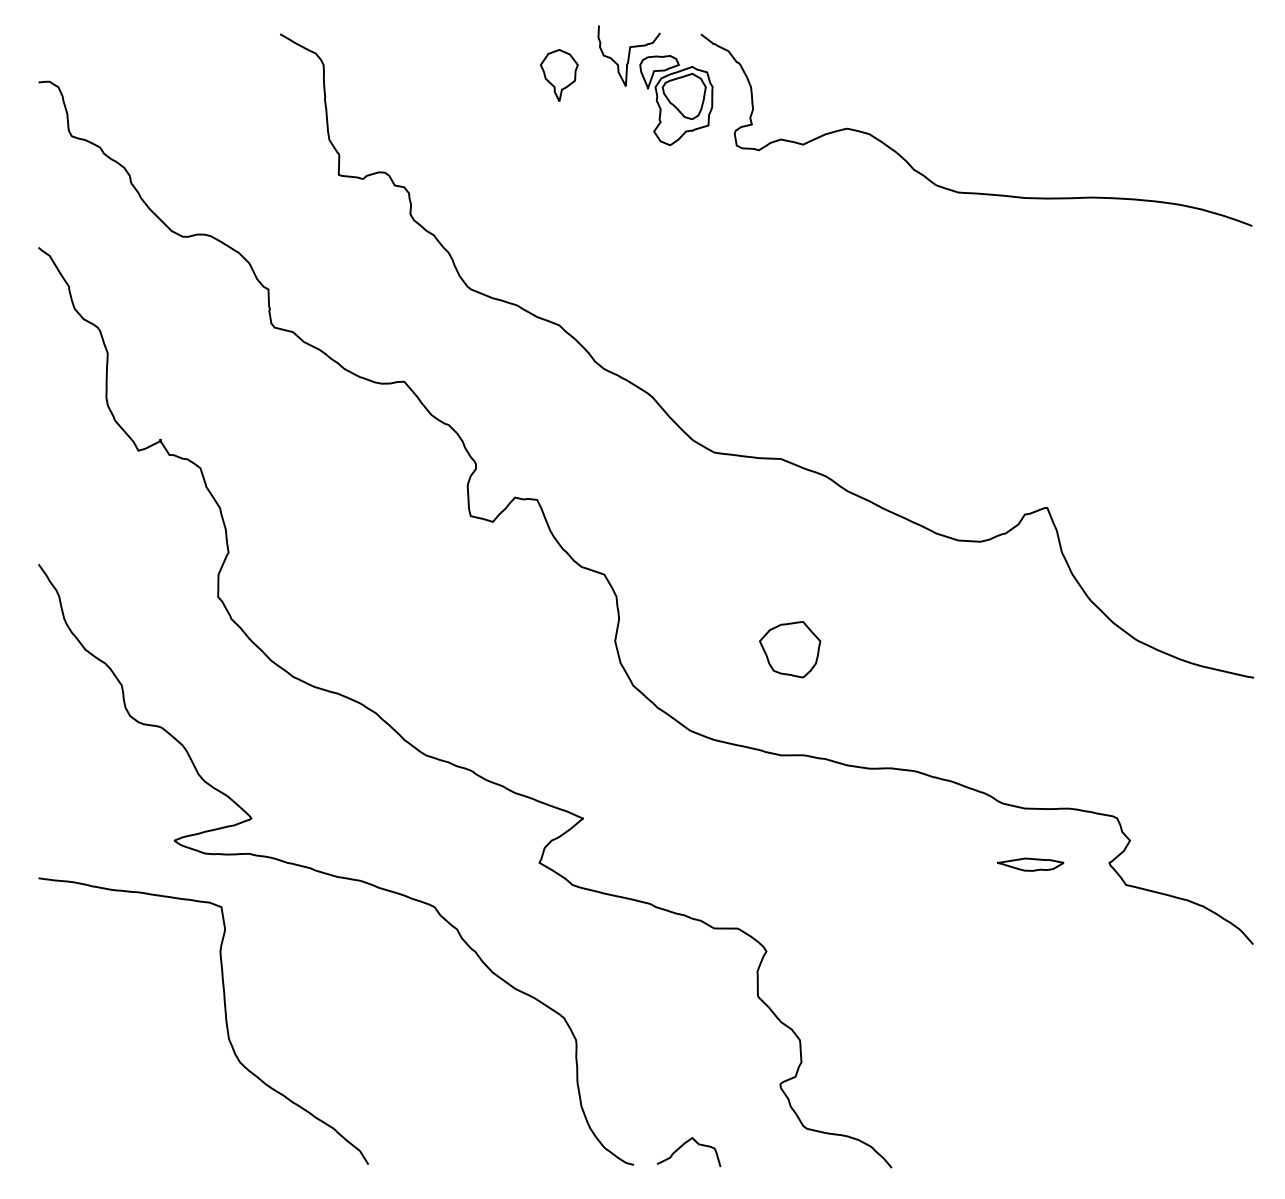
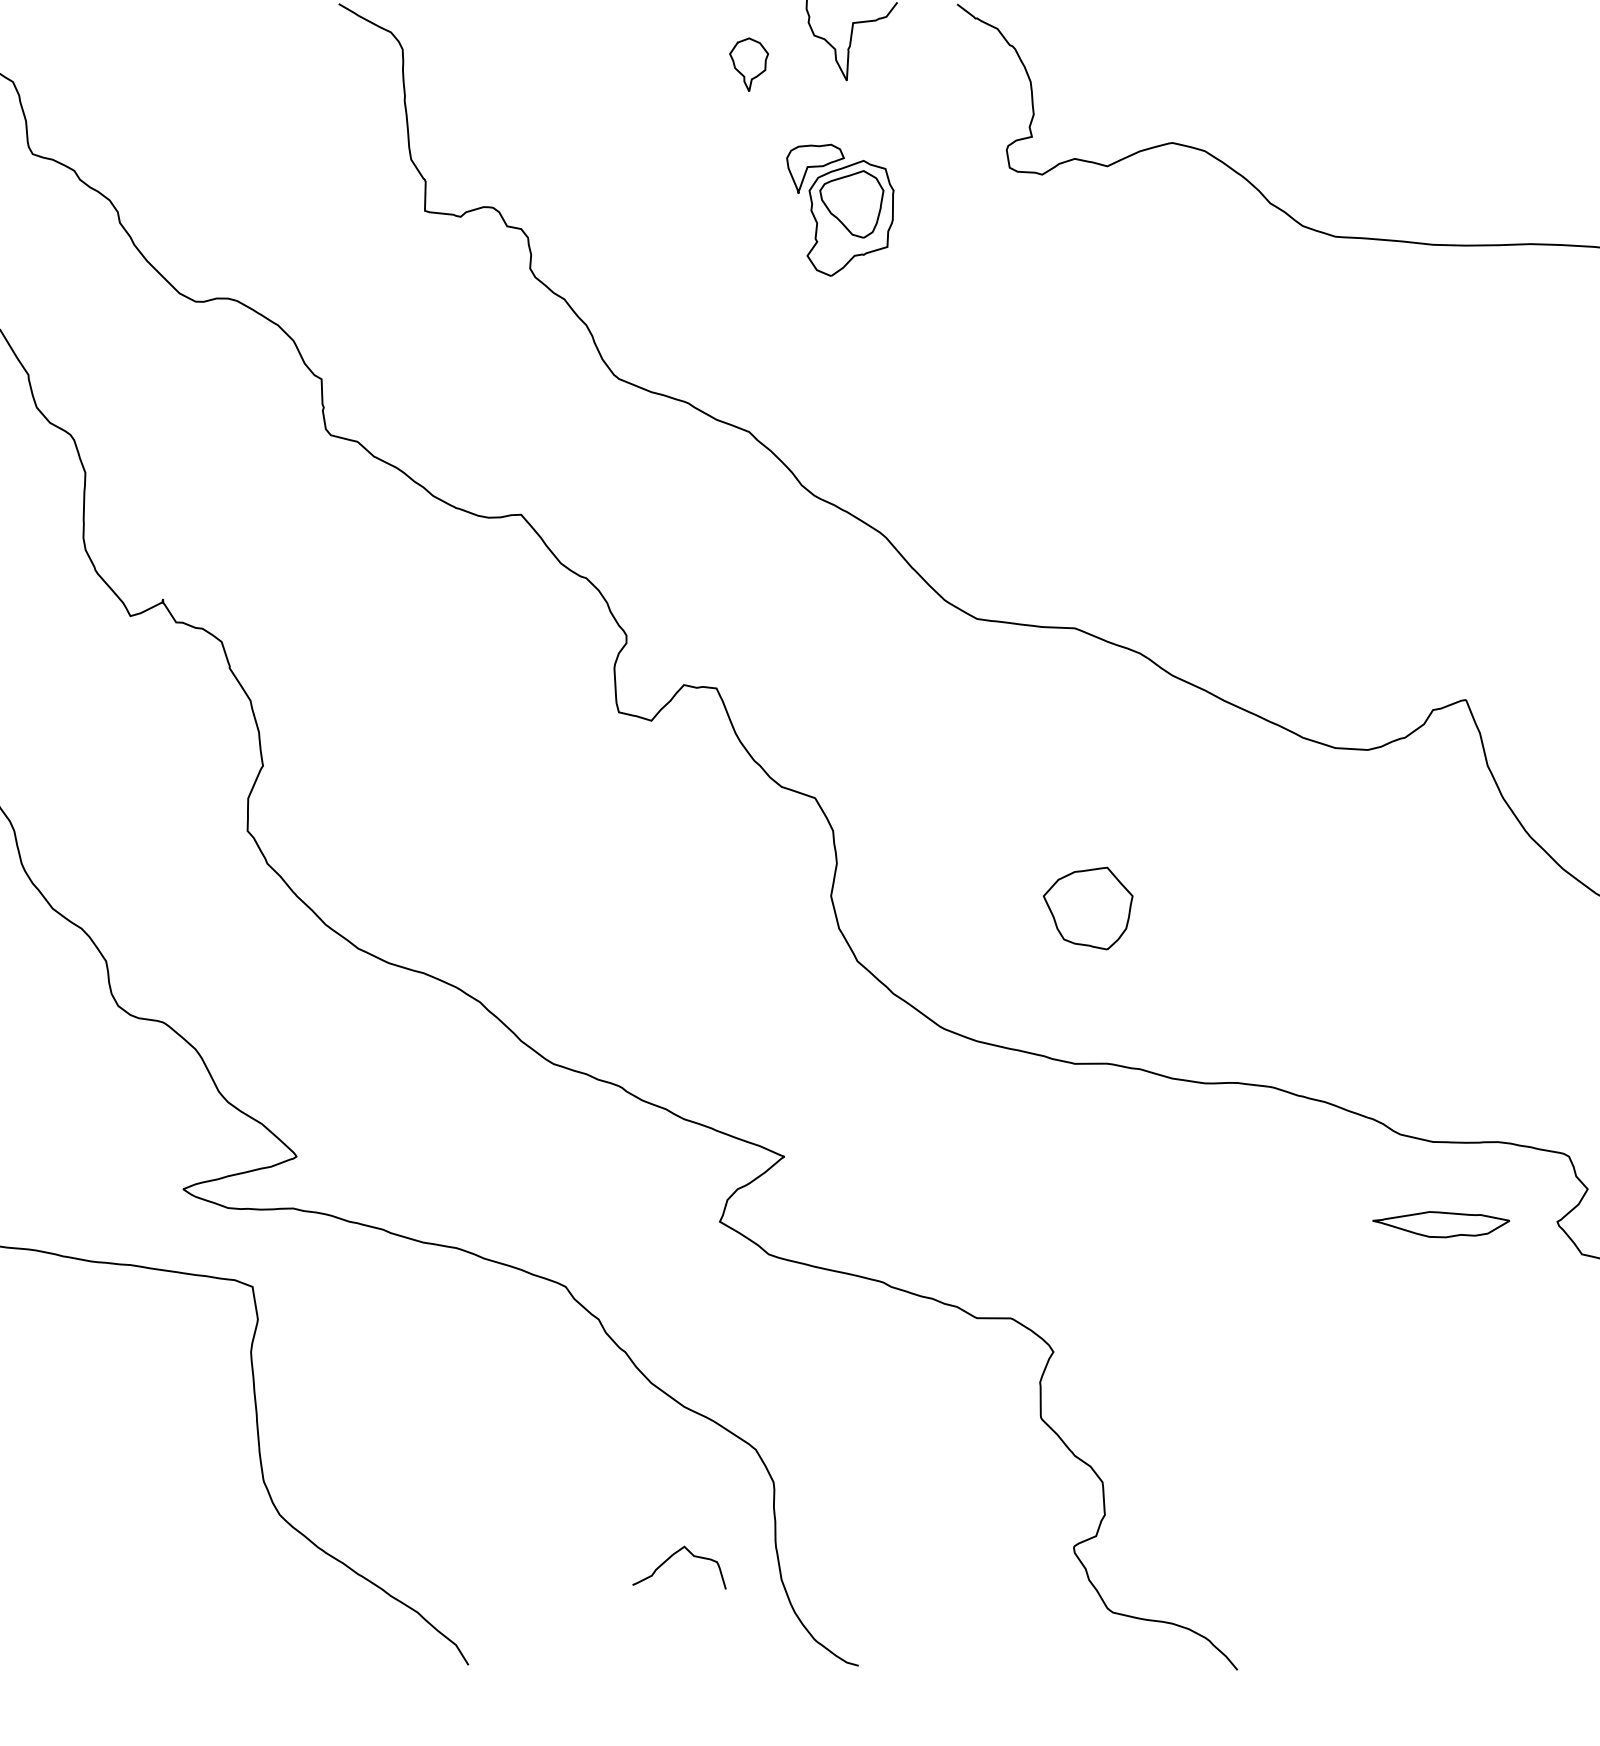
part: (559, 75) -> (749, 64), size x0.7
part: (676, 100) -> (840, 210), moved
part: (1030, 864) -> (1441, 1224), size x1.4
curve: (683, 1145) -> (671, 1557), moved

